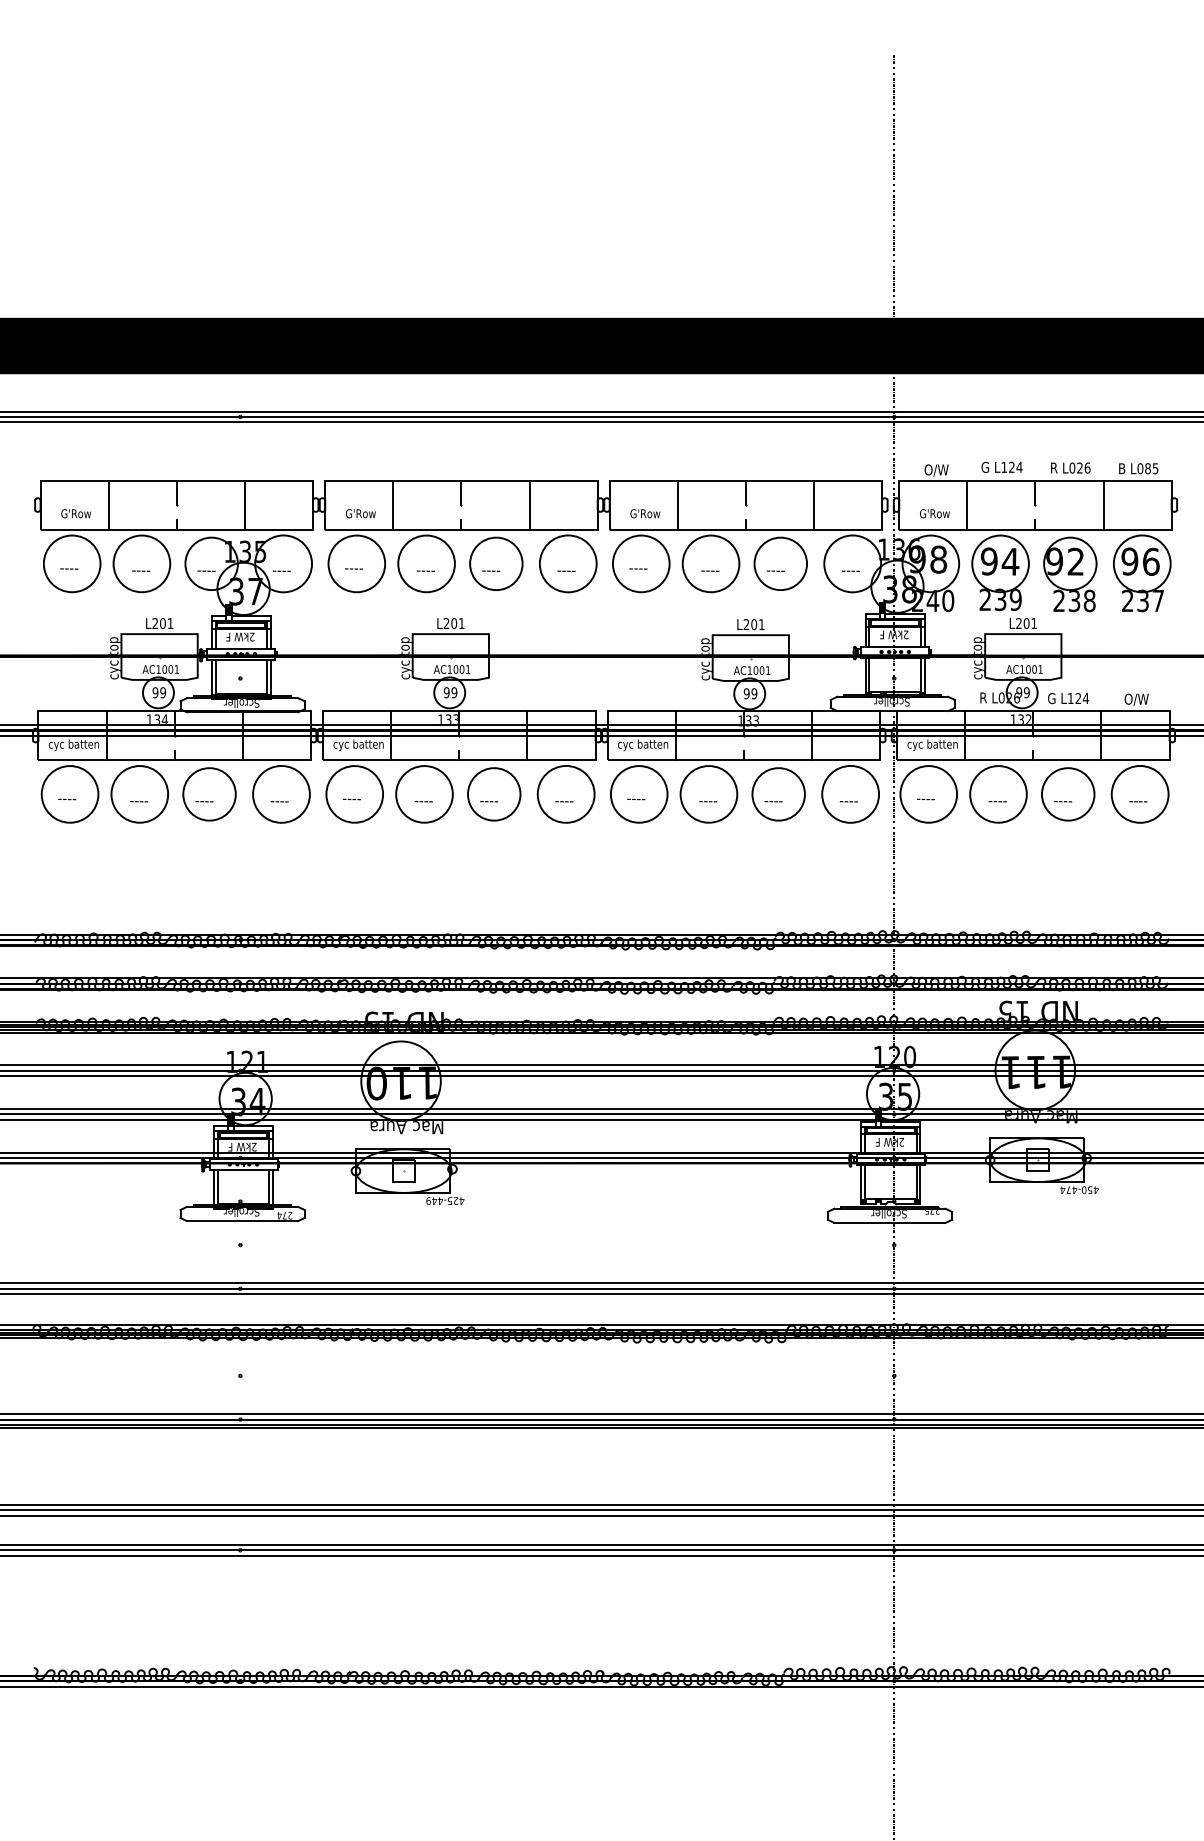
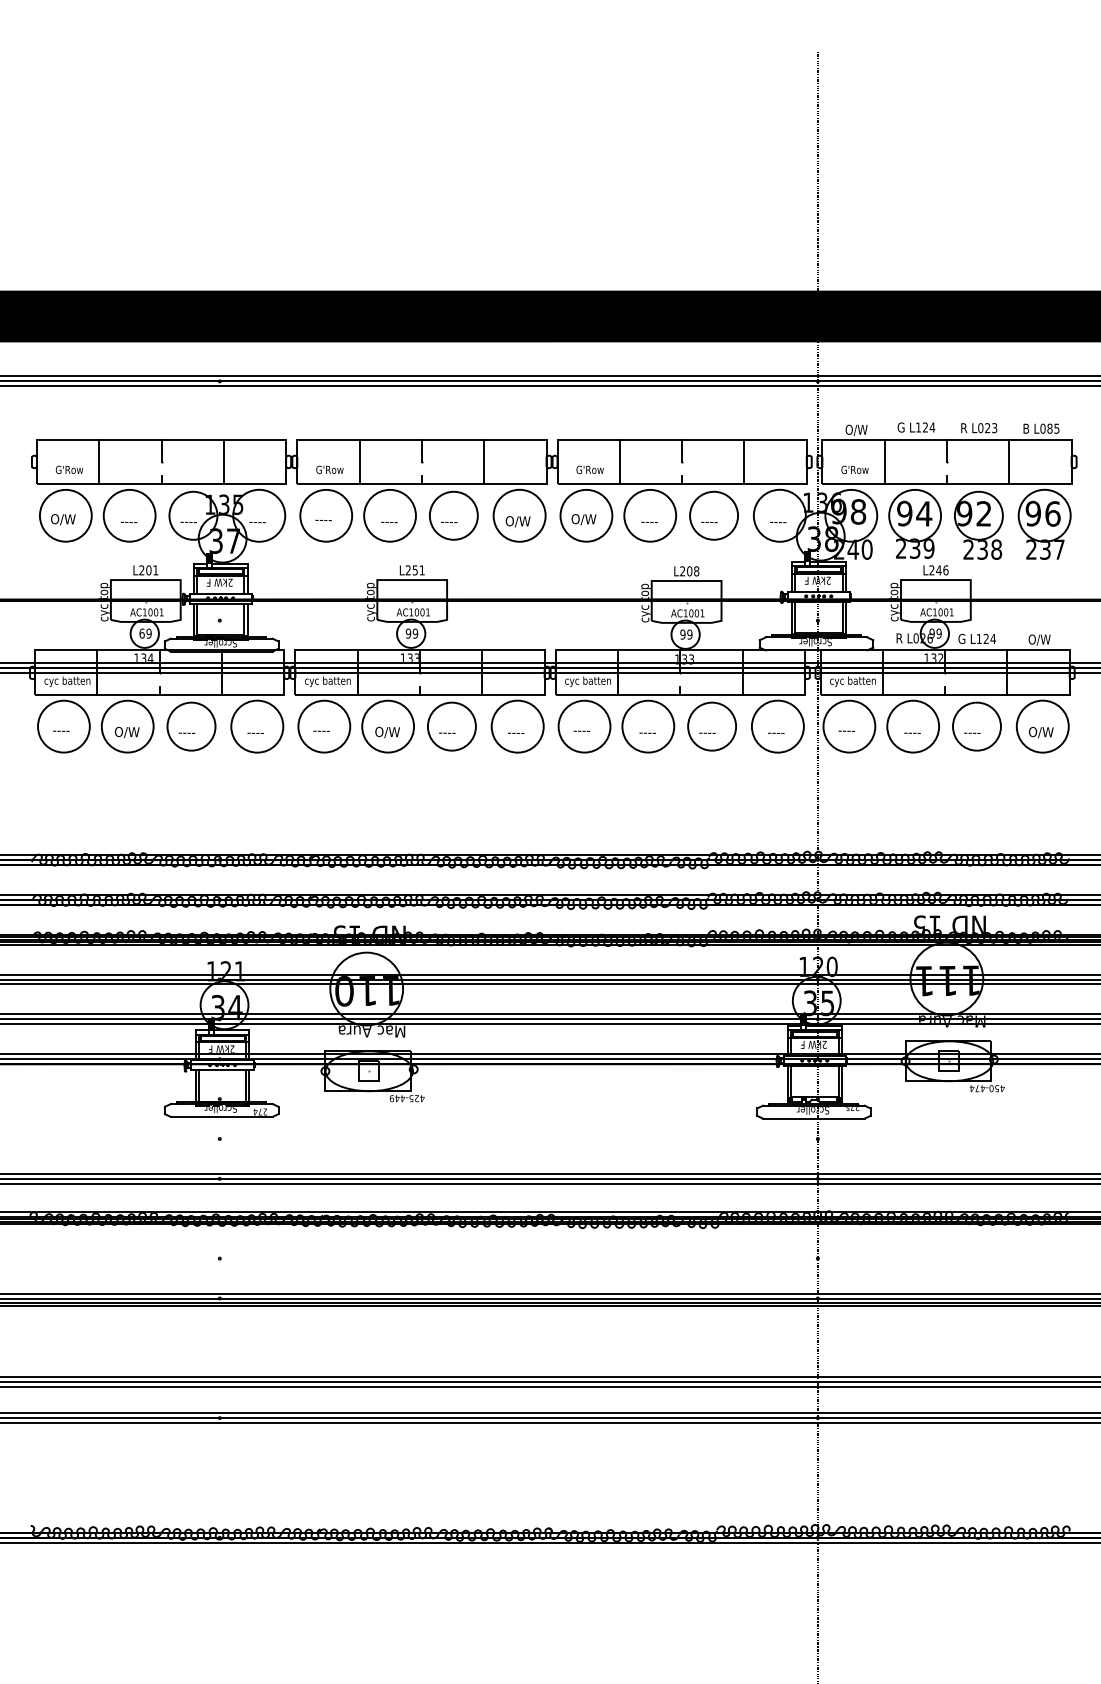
text: (1087, 468) -> (994, 428), L026 -> L023
text: (69, 567) -> (63, 519), ---- -> O/W
text: (638, 567) -> (583, 519), ---- -> O/W
text: (565, 570) -> (517, 521), ---- -> O/W
text: (453, 623) -> (414, 570), L201 -> L251
text: (1030, 623) -> (942, 570), L201 -> L246
text: (761, 624) -> (696, 571), L201 -> L208
text: (154, 692) -> (141, 633), 99 -> 69
text: (138, 800) -> (126, 732), ---- -> O/W
text: (423, 800) -> (387, 732), ---- -> O/W
text: (1138, 800) -> (1041, 732), ---- -> O/W

